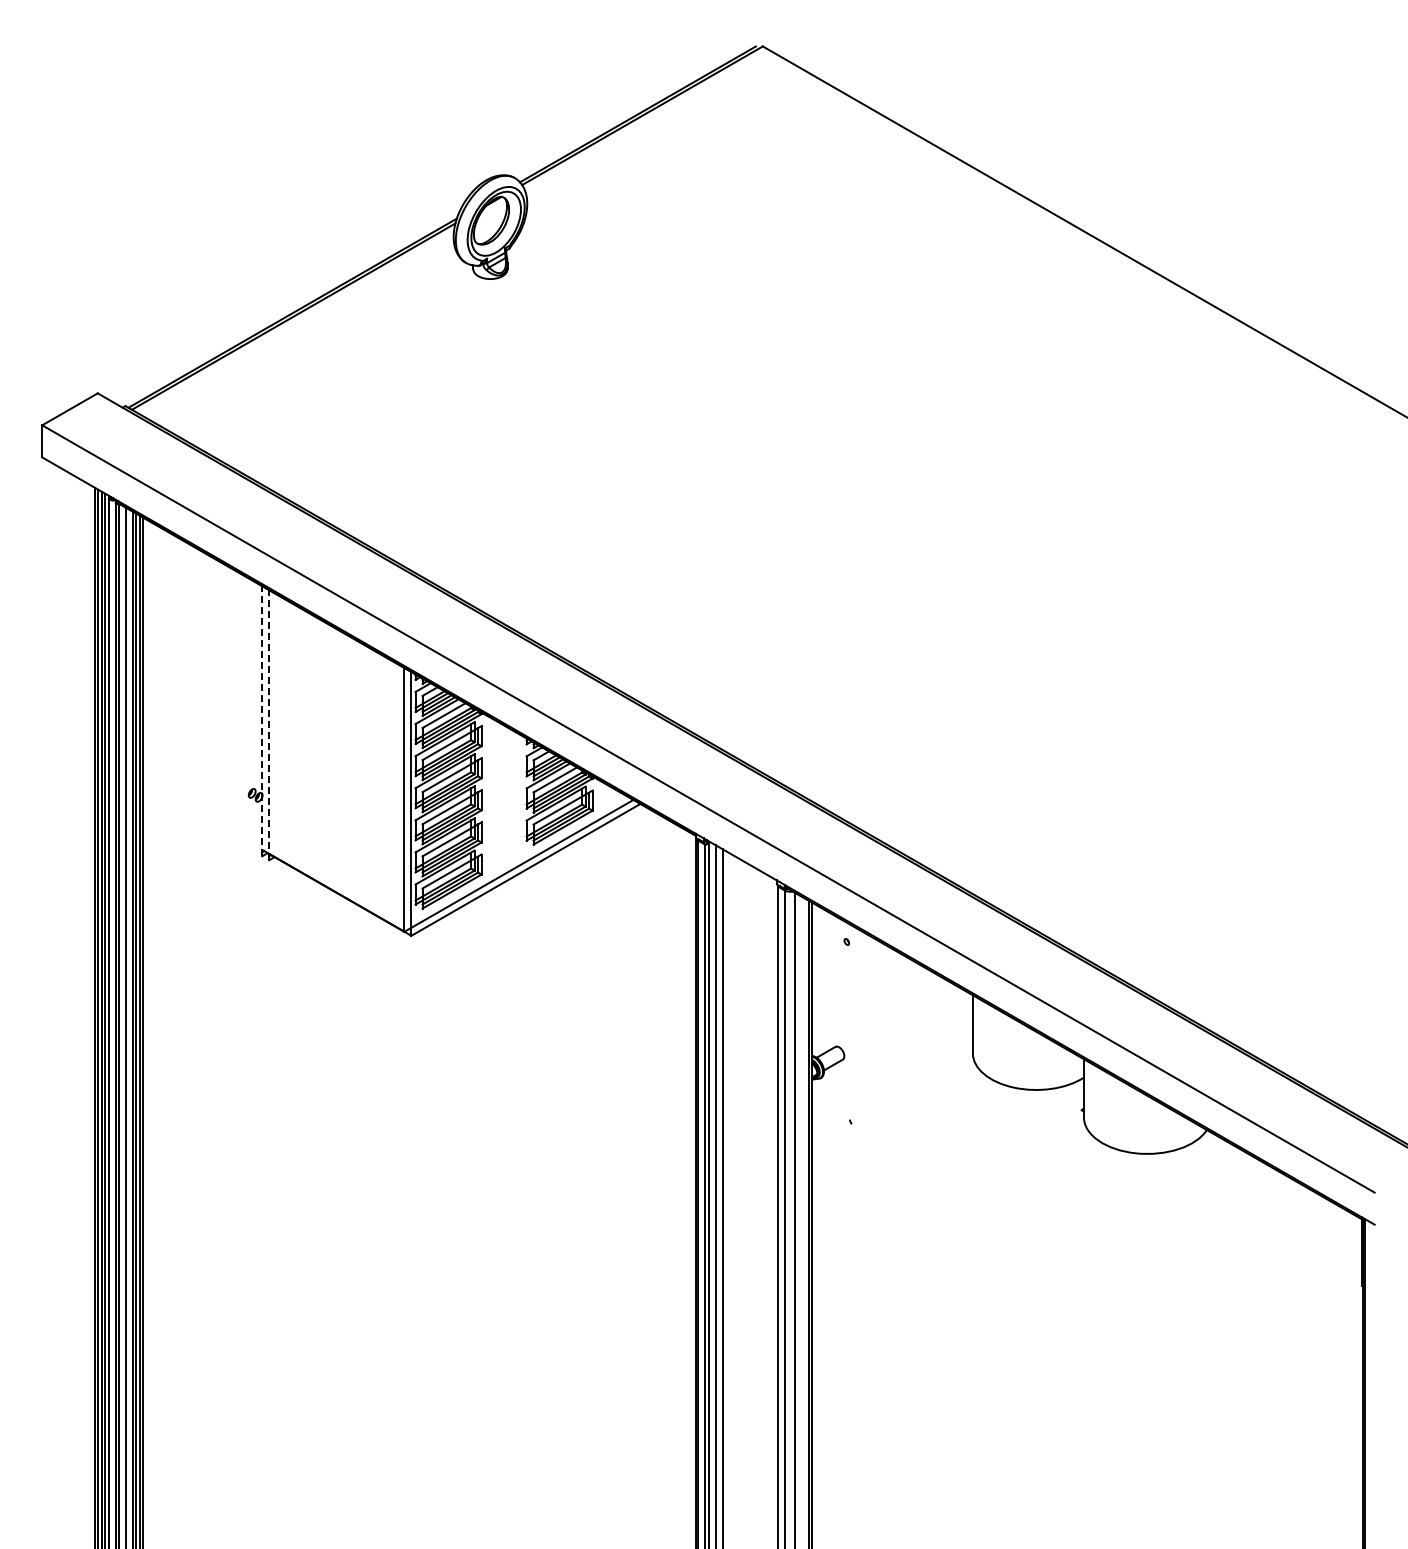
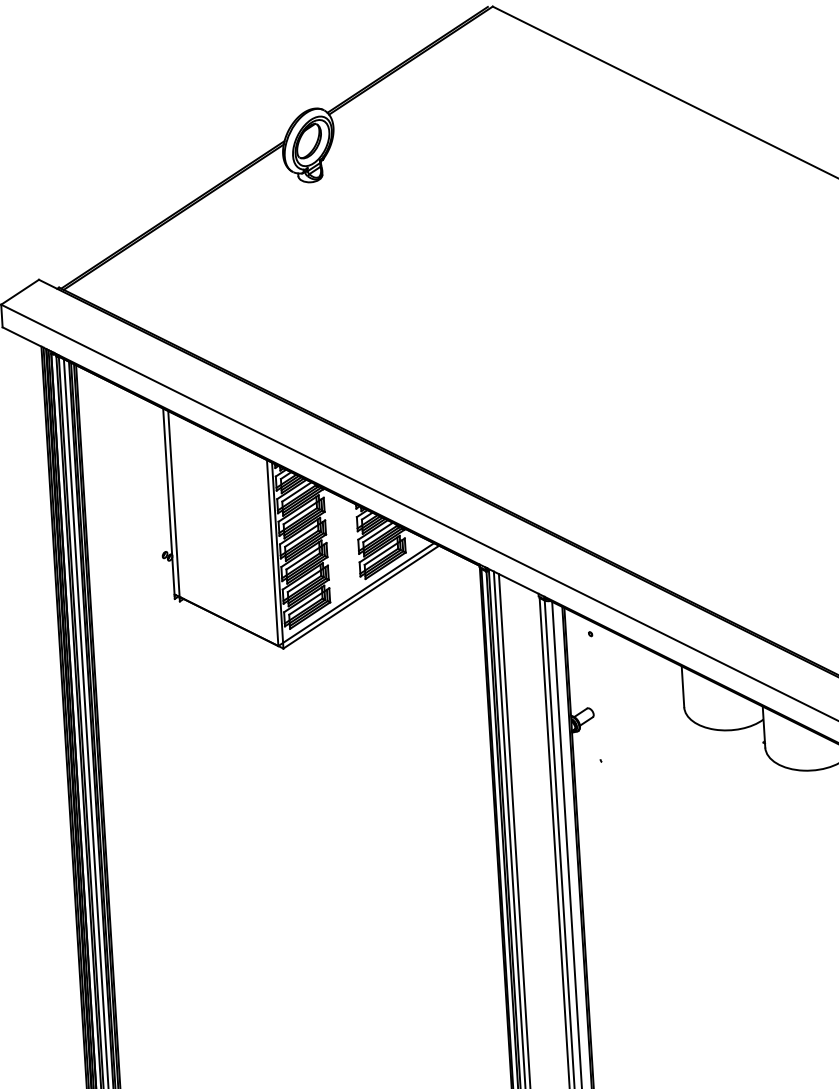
line: (262, 720) -> (169, 503), dashed -> solid
line: (269, 724) -> (174, 505), dashed -> solid

